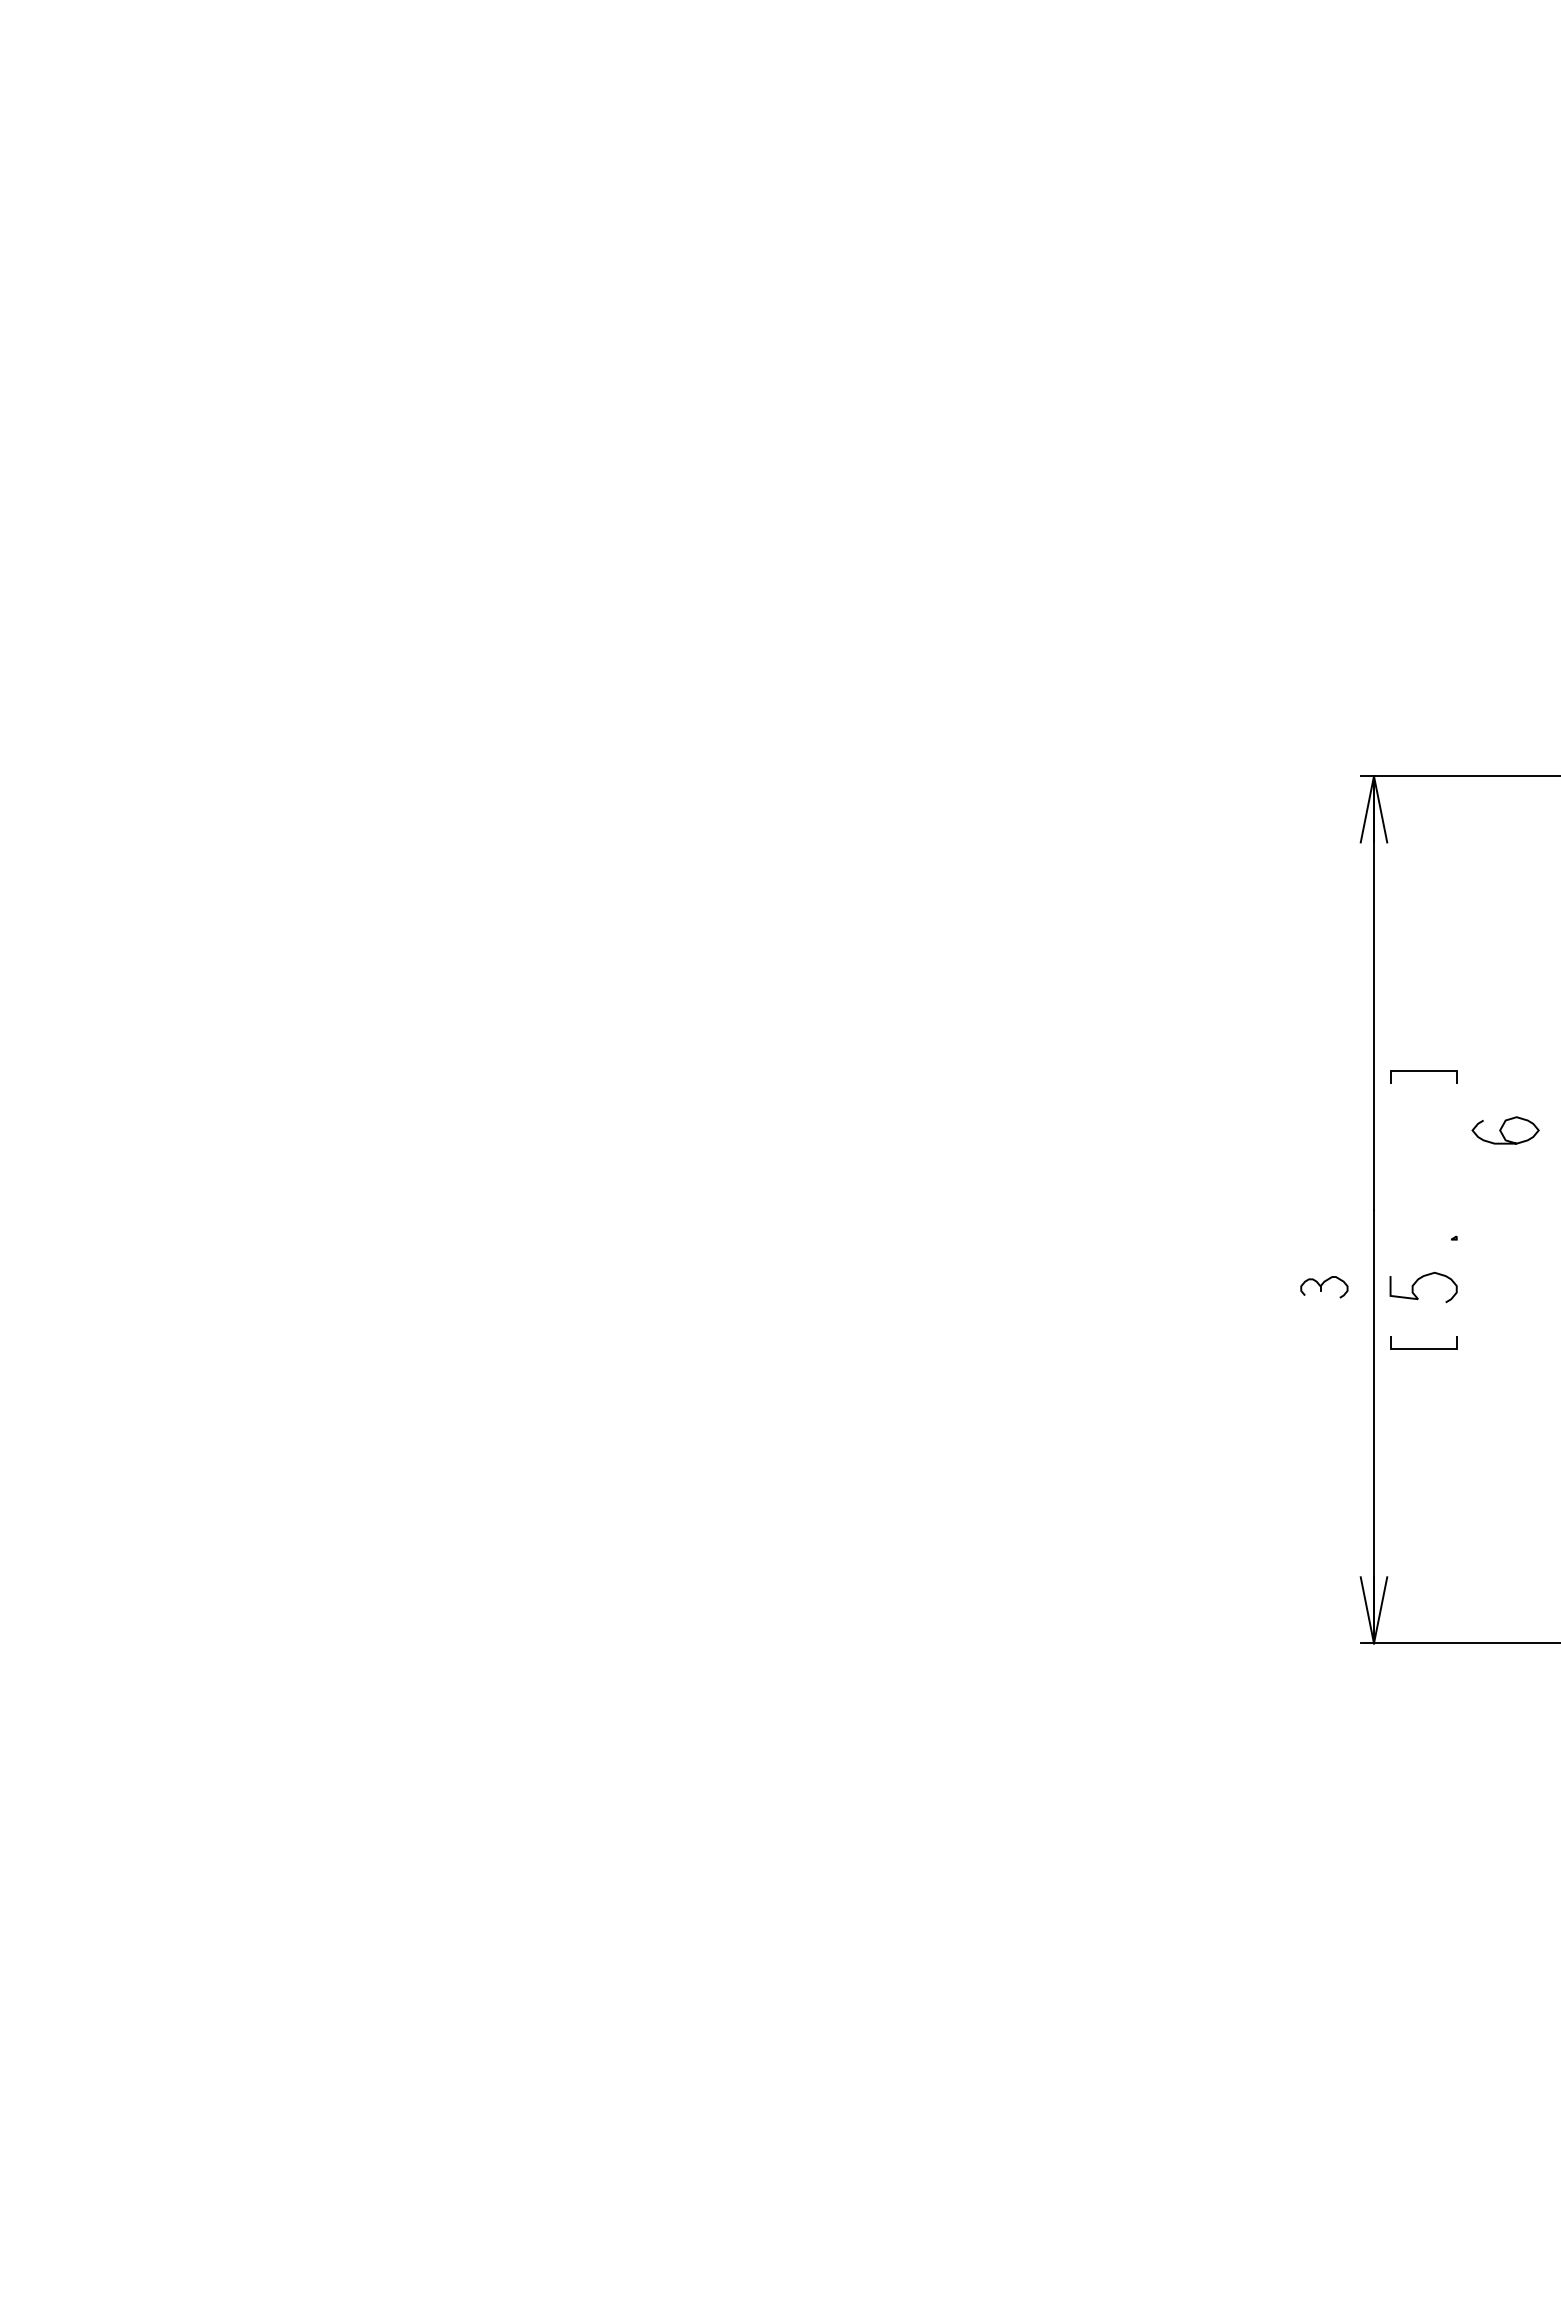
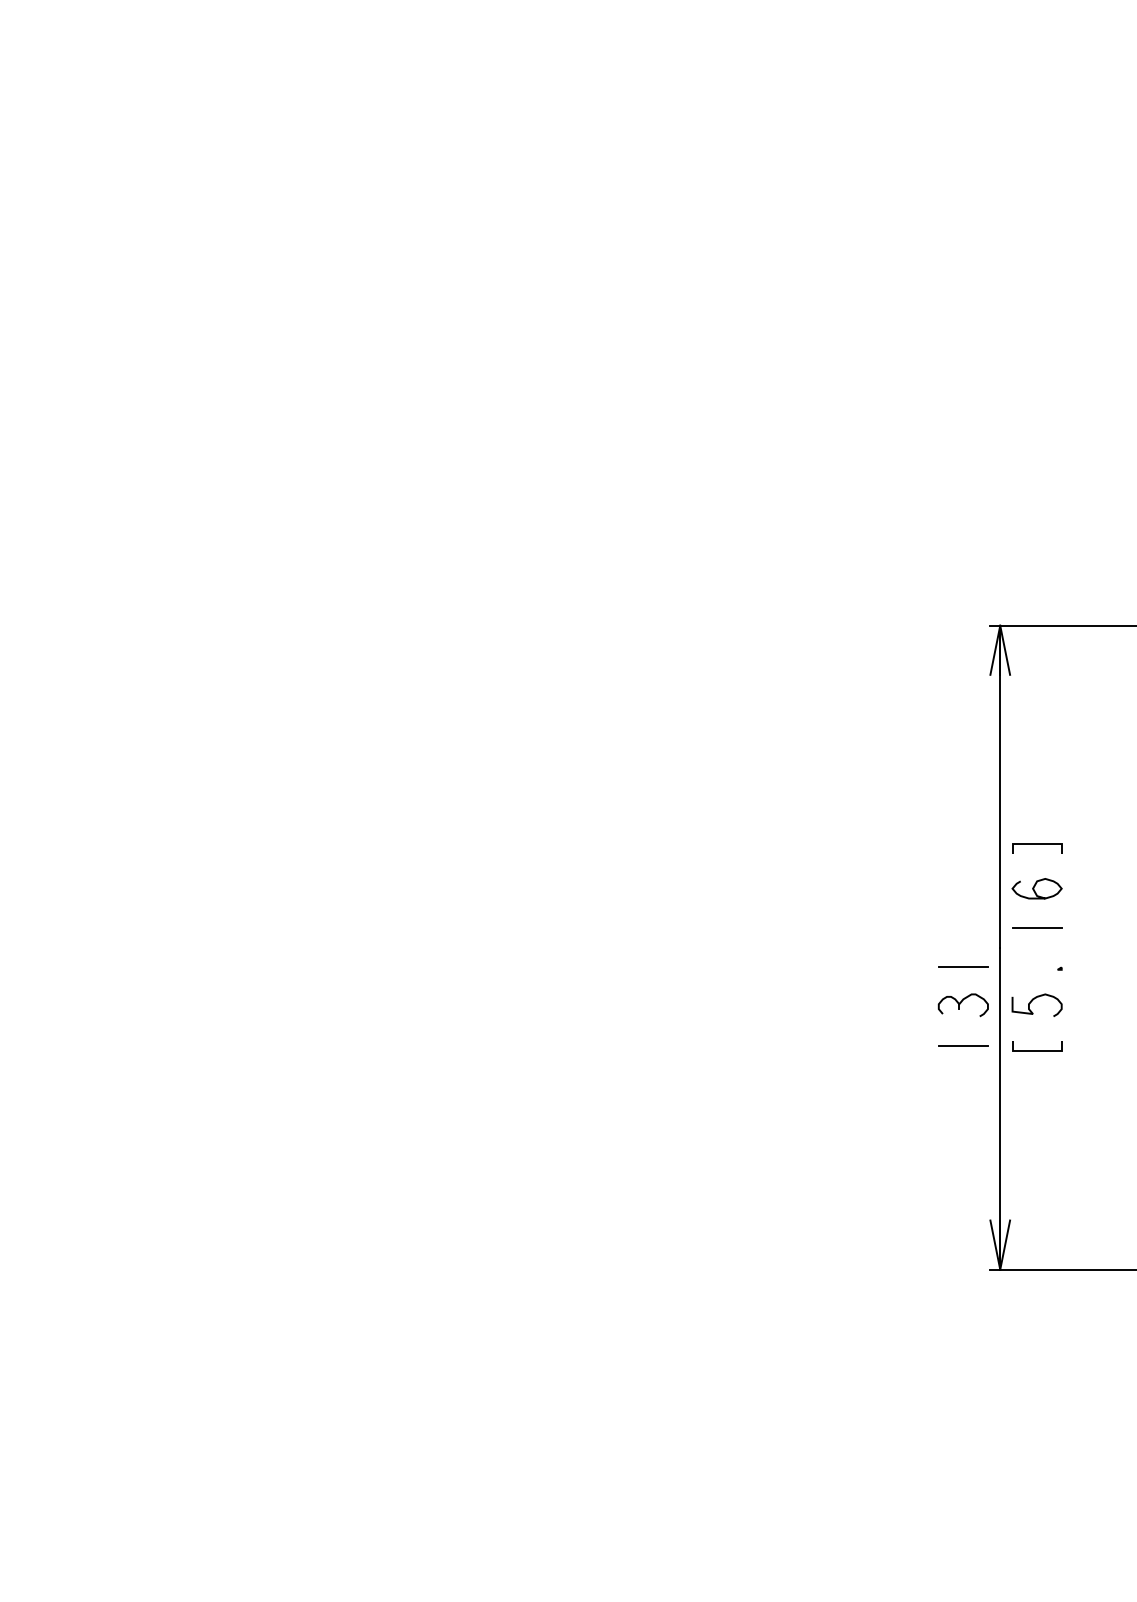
curve: (1502, 1128) -> (1034, 887), moved
line: (1423, 1183) -> (1037, 928), added
line: (1324, 1236) -> (963, 967), added
part: (1324, 1286) -> (963, 1004), size x1.43
line: (1324, 1342) -> (963, 1046), added

